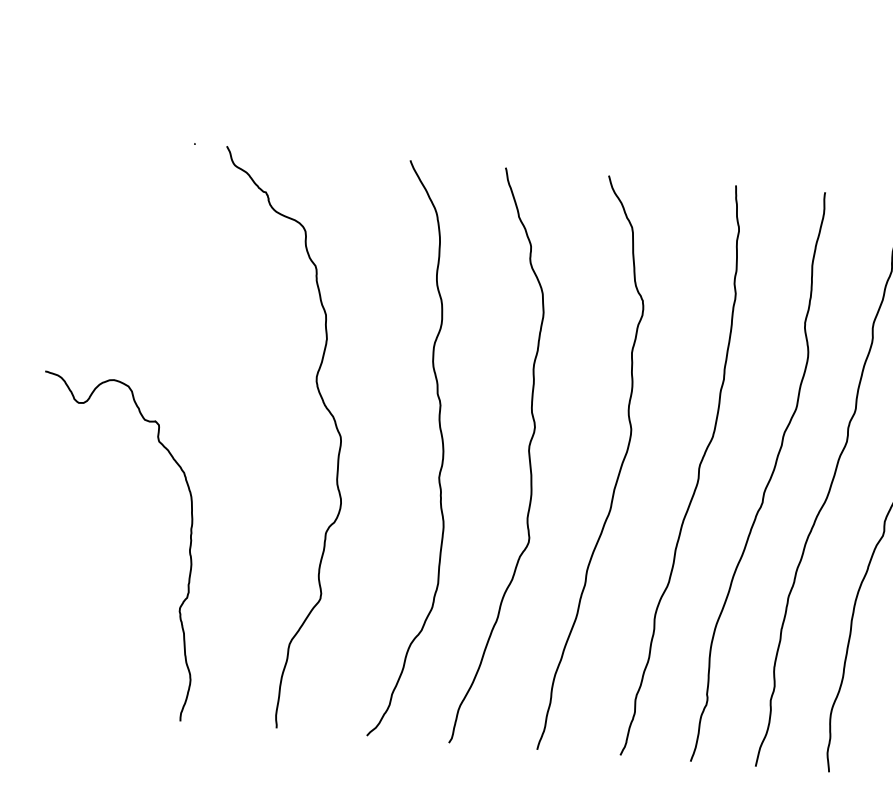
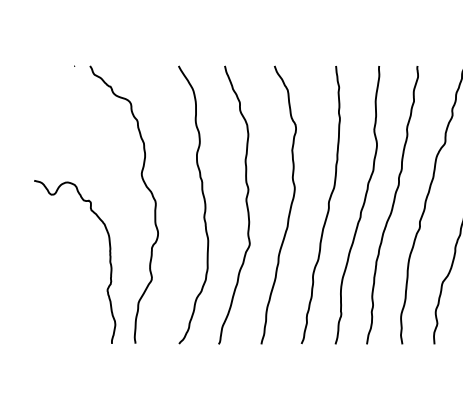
curve: (188, 550) -> (109, 261), moved

